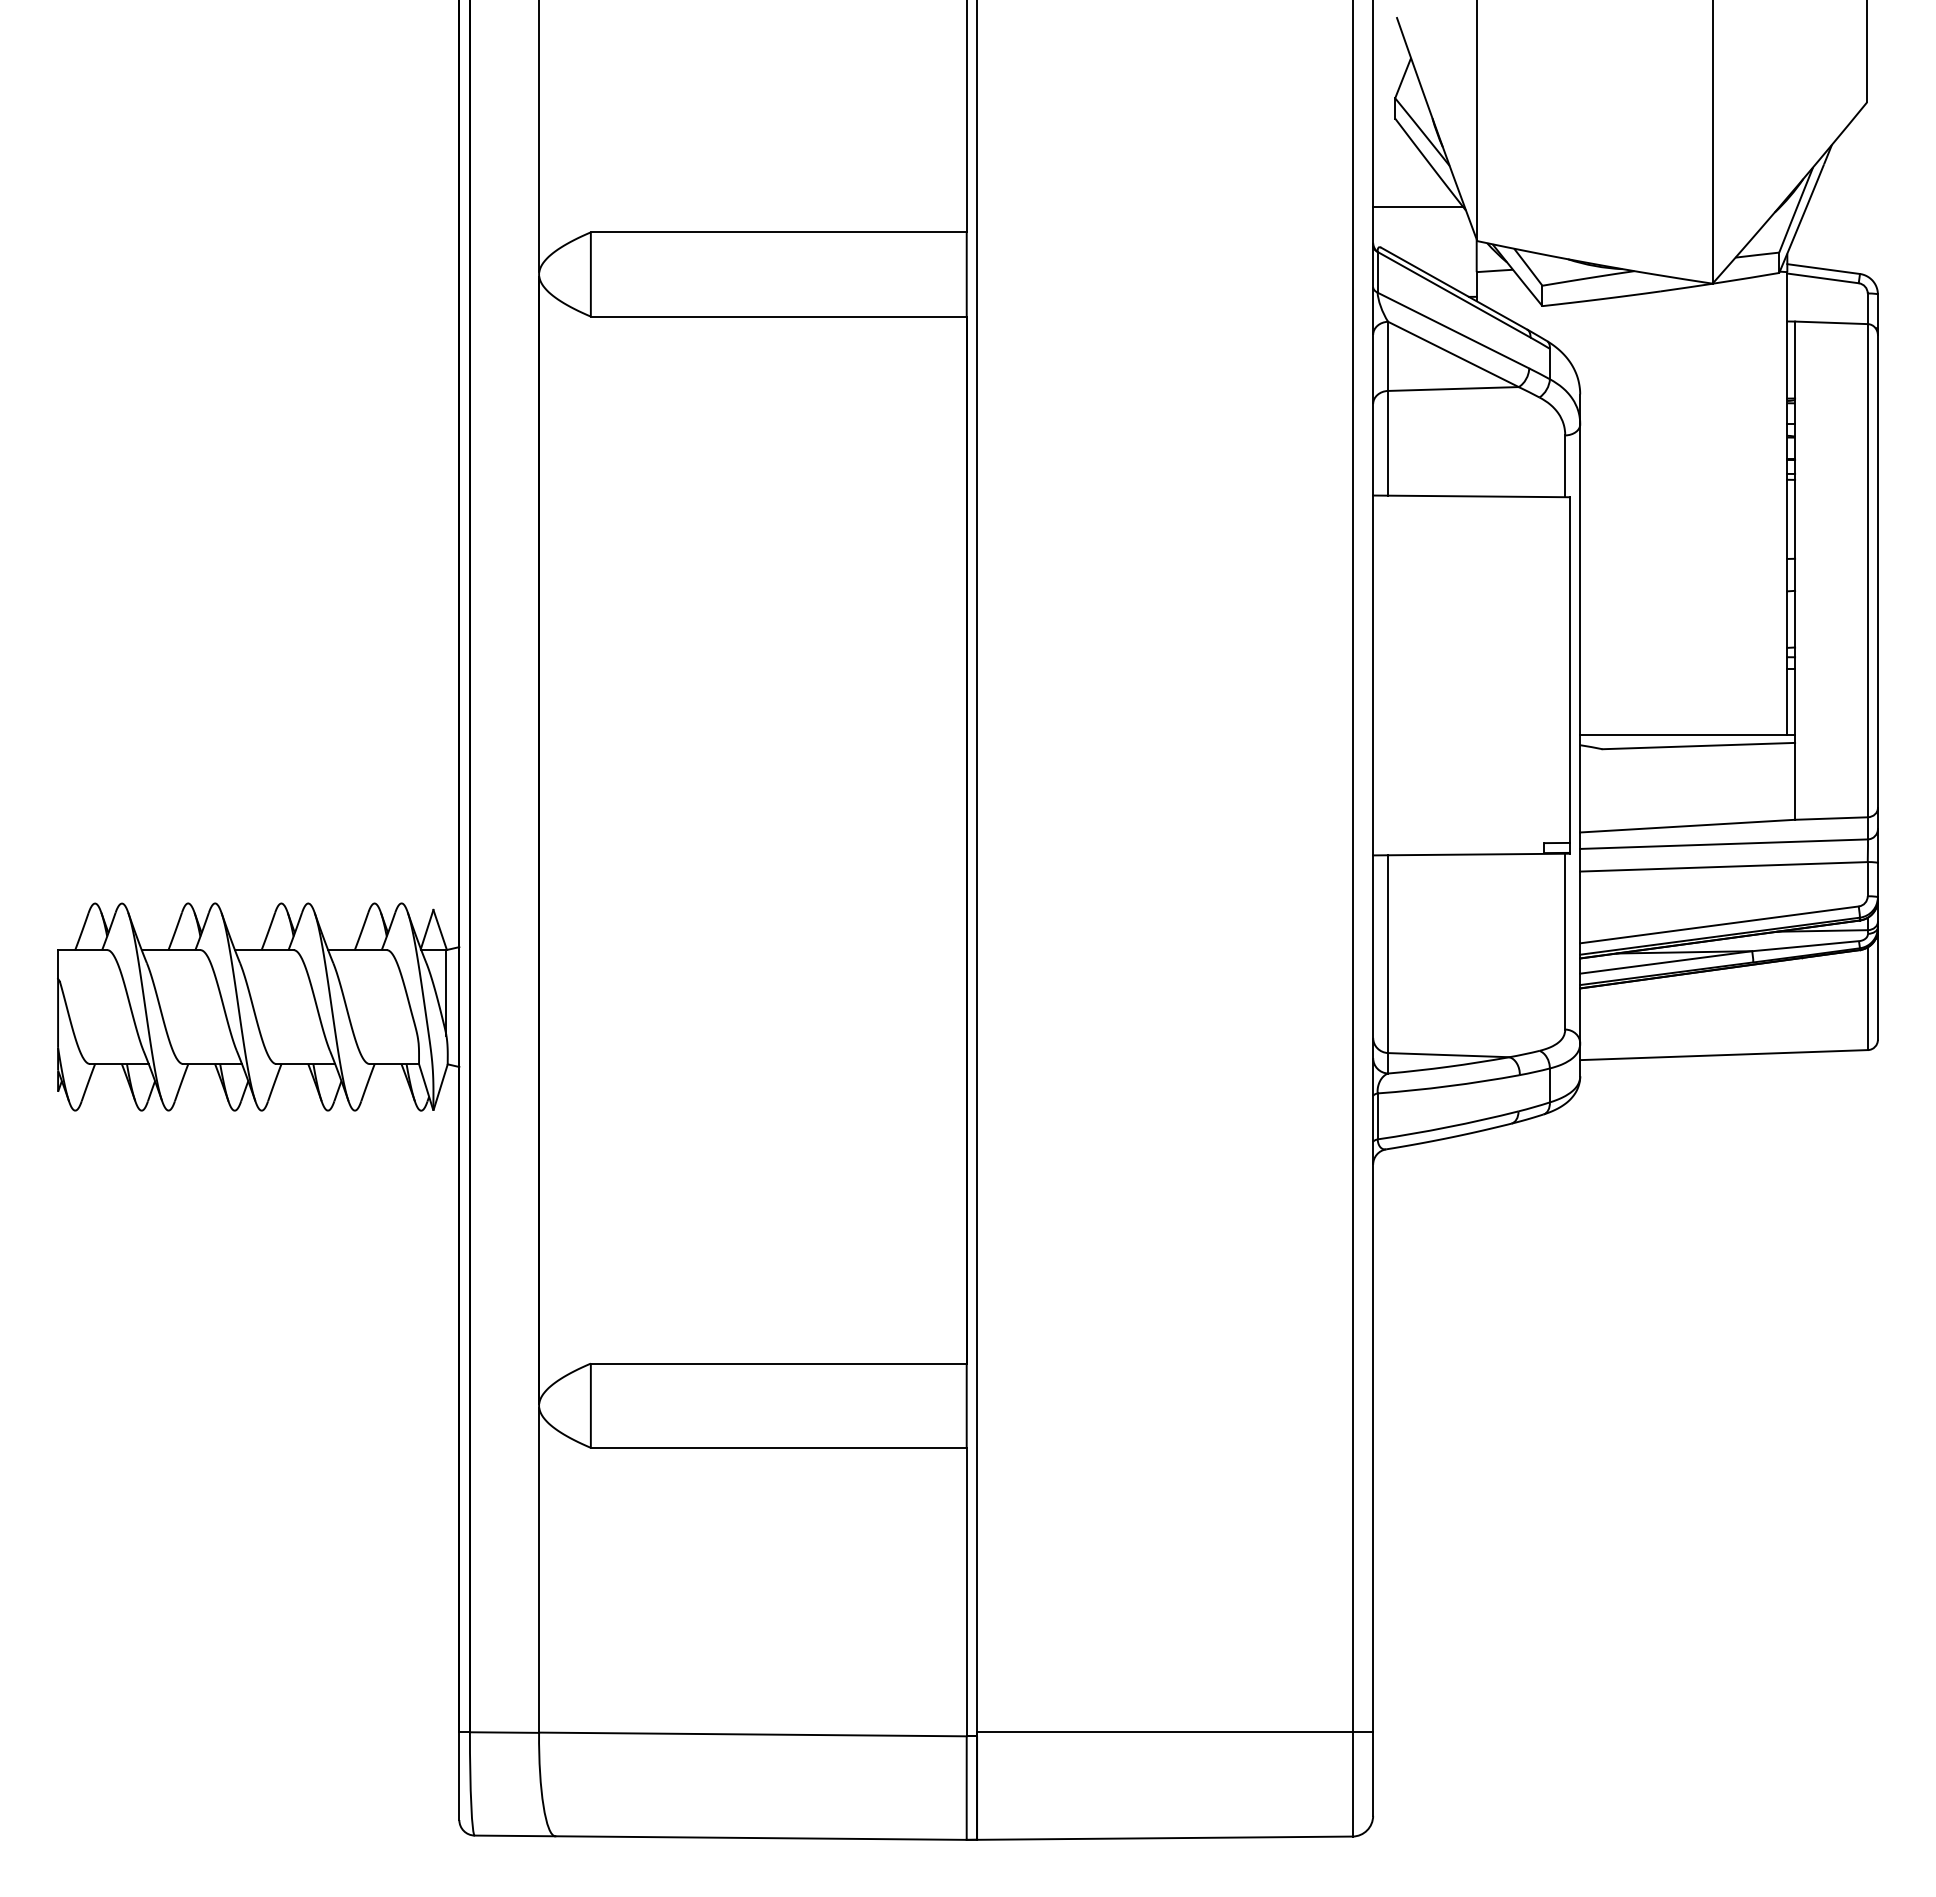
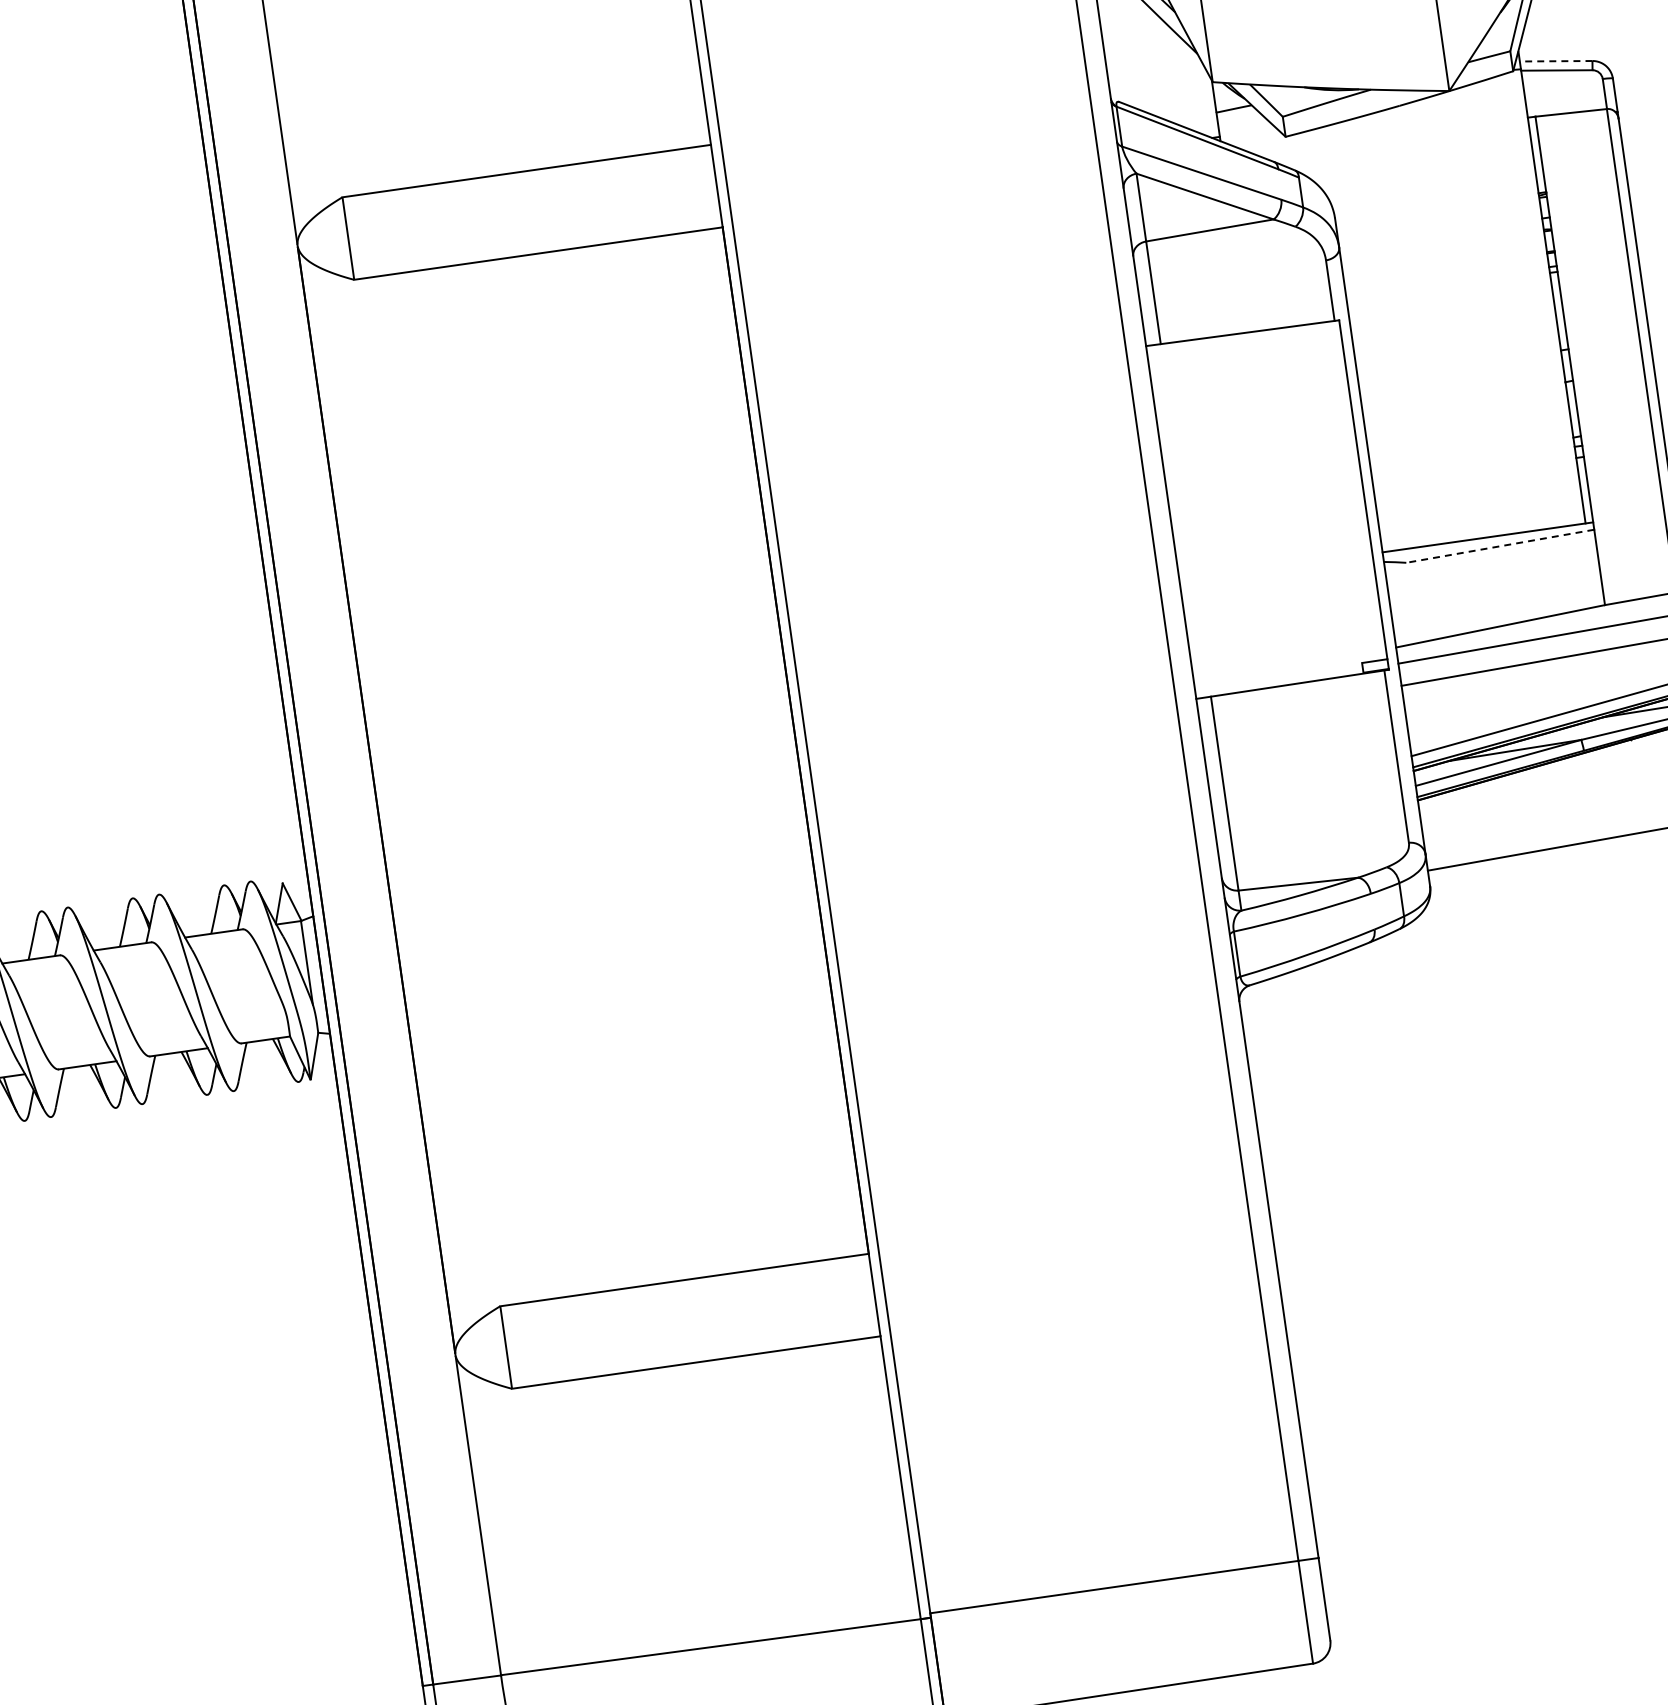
line: (1417, 206) -> (1149, 56), removed
line: (1823, 269) -> (1556, 61), solid -> dashed
line: (1698, 746) -> (1500, 546), solid -> dashed

